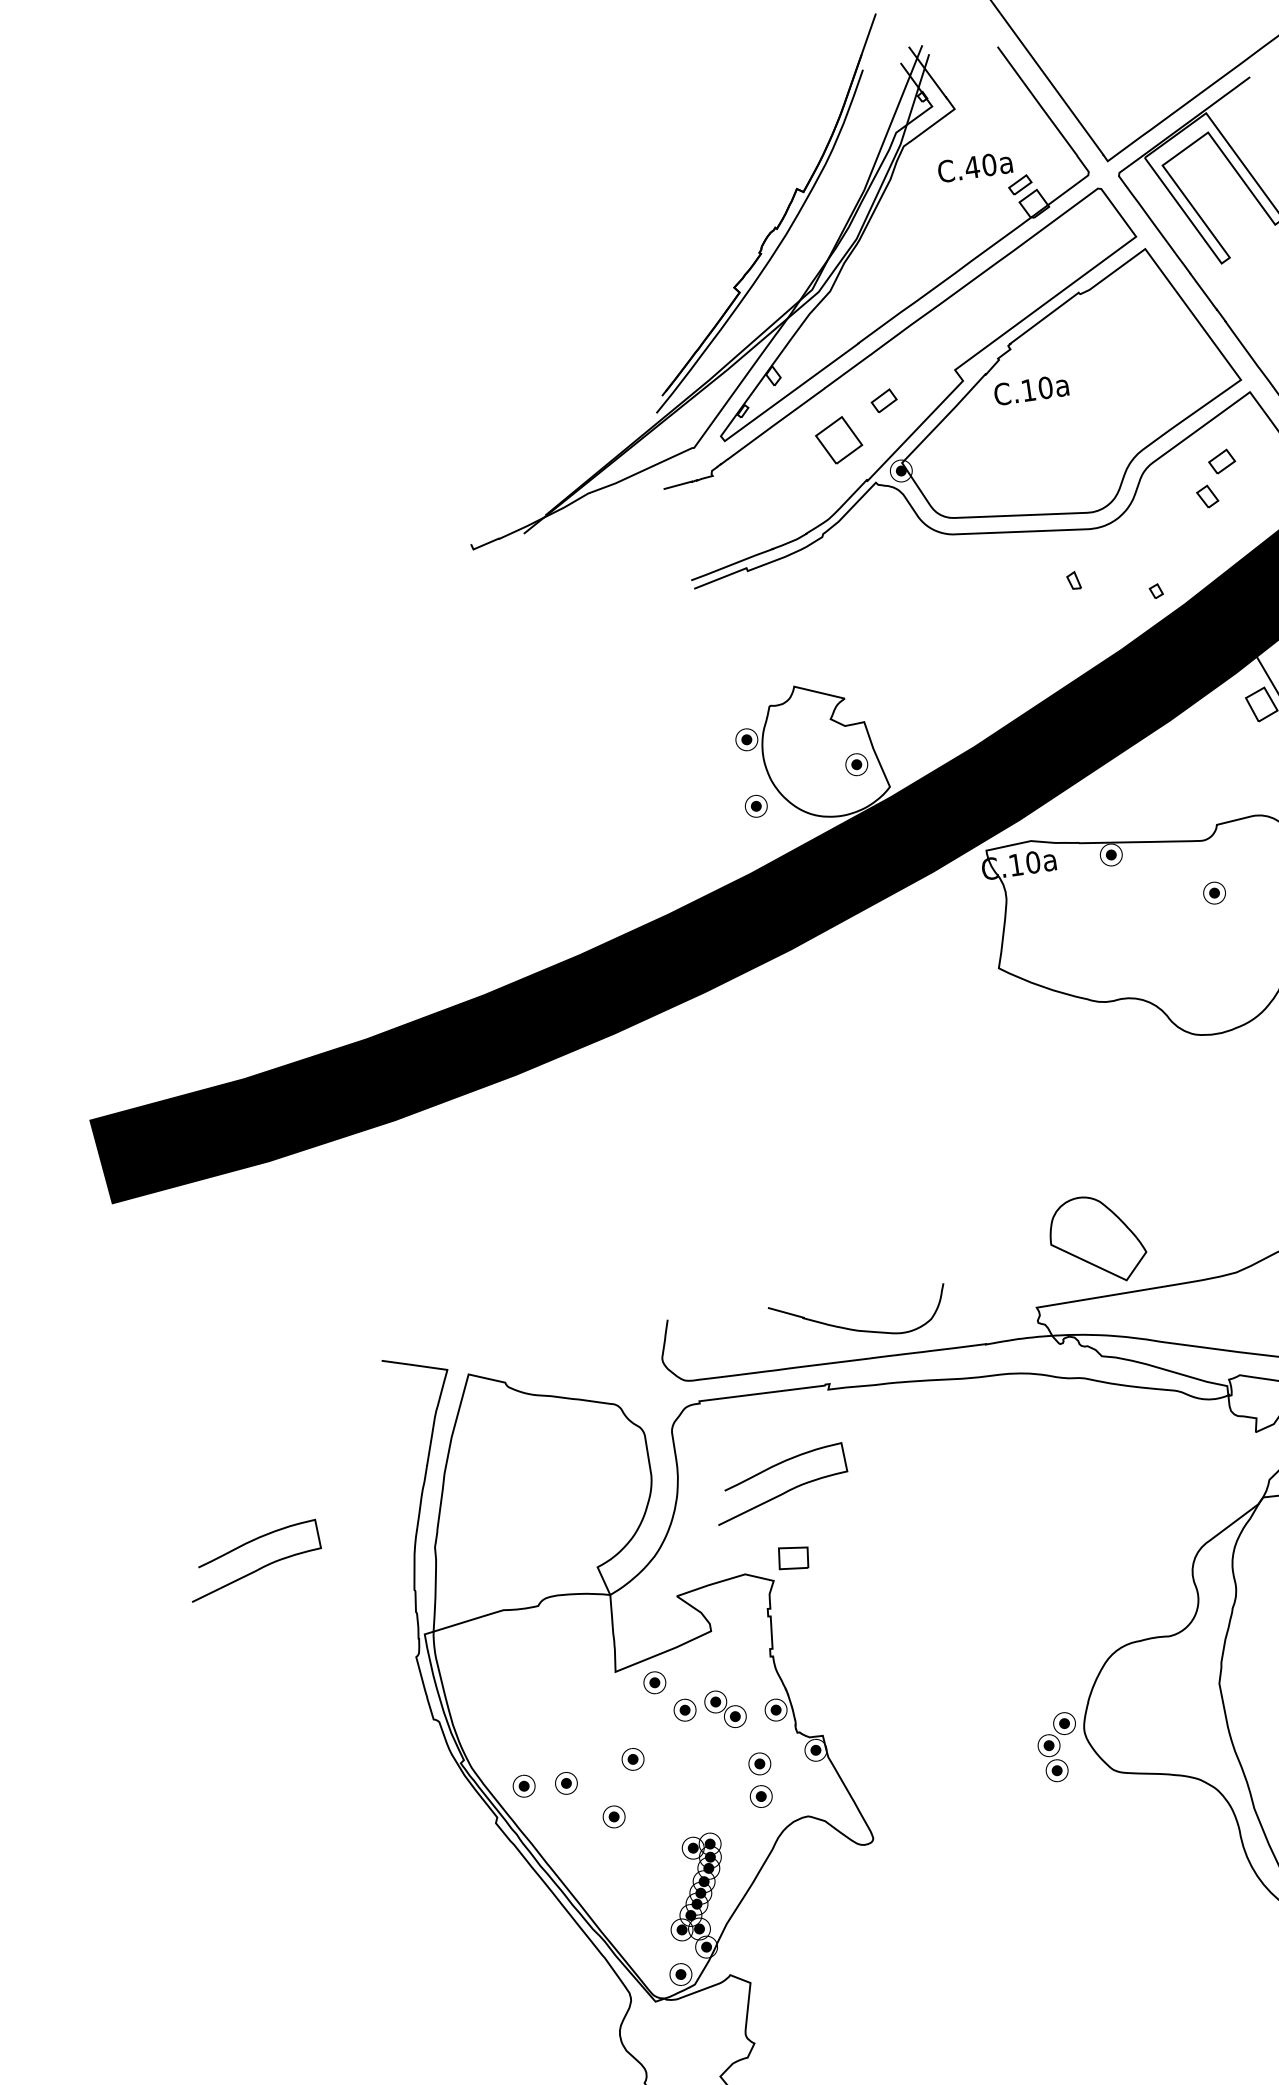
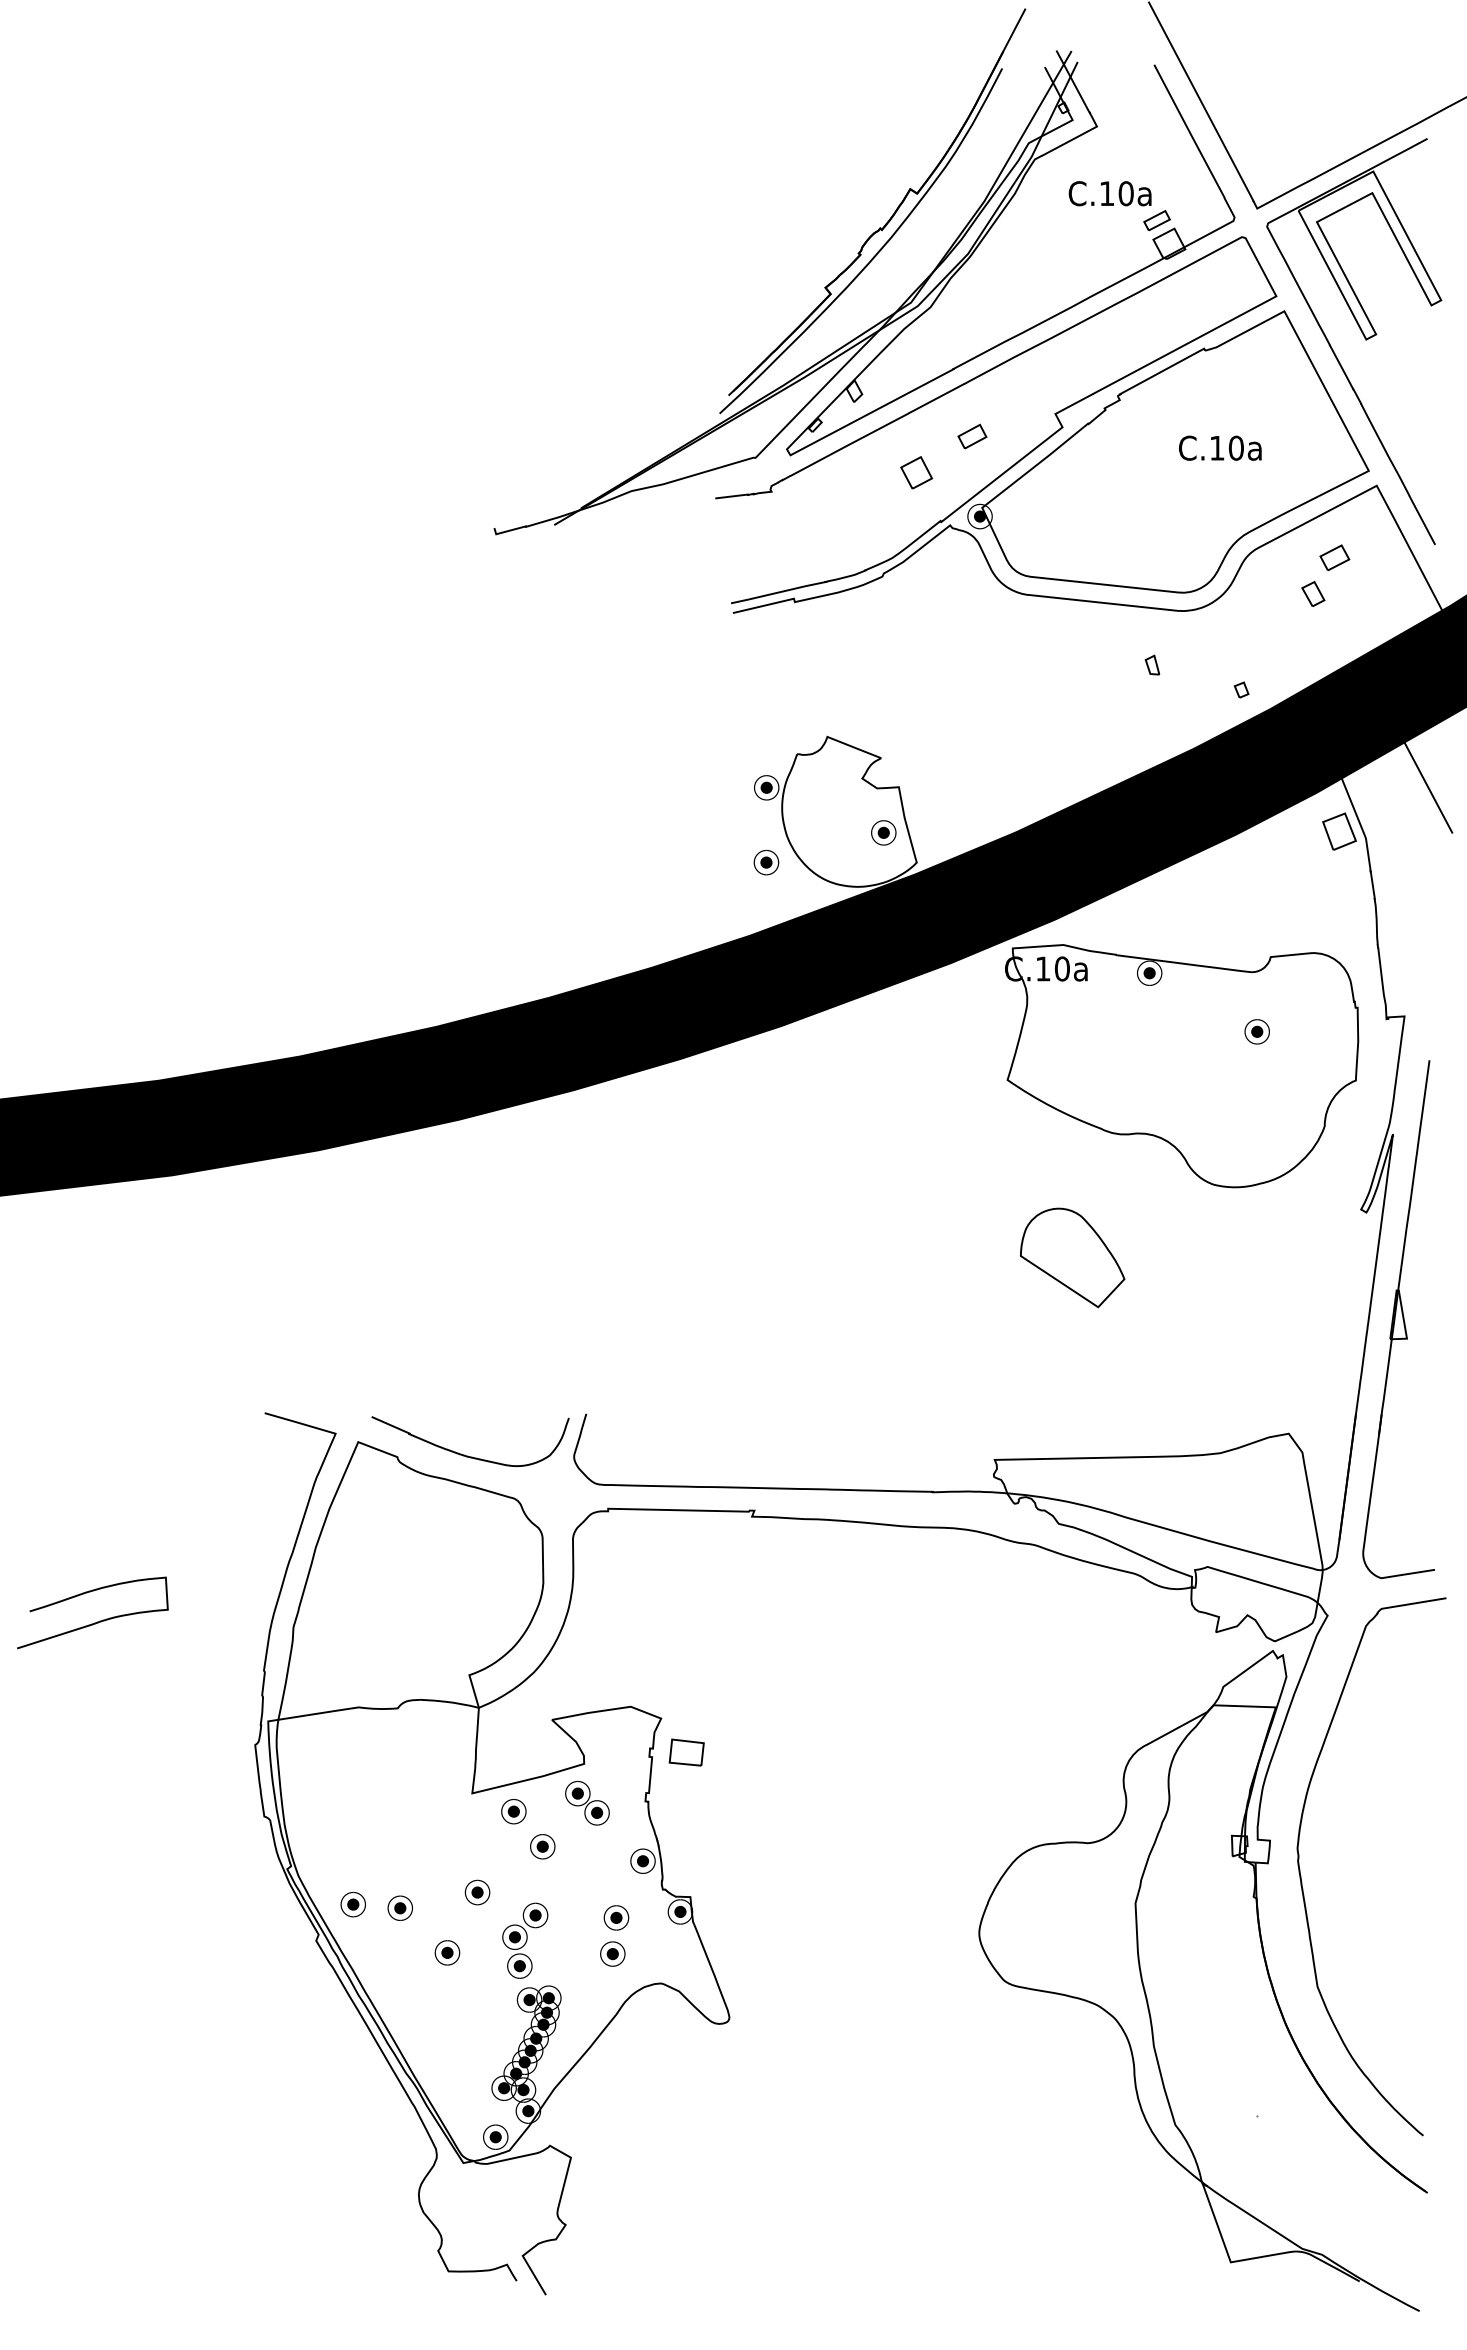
text: (971, 167) -> (1106, 193), C.40a -> C.10a
text: (1031, 389) -> (1220, 447), moved
part: (839, 440) -> (916, 472), size x0.62
part: (1097, 1239) -> (1072, 1257), moved
curve: (855, 1329) -> (464, 1454), moved
curve: (783, 1492) -> (686, 1622), removed
part: (793, 1558) -> (686, 1752), moved
part: (725, 1708) -> (587, 1802), moved
part: (1058, 1747) -> (525, 1940), moved

